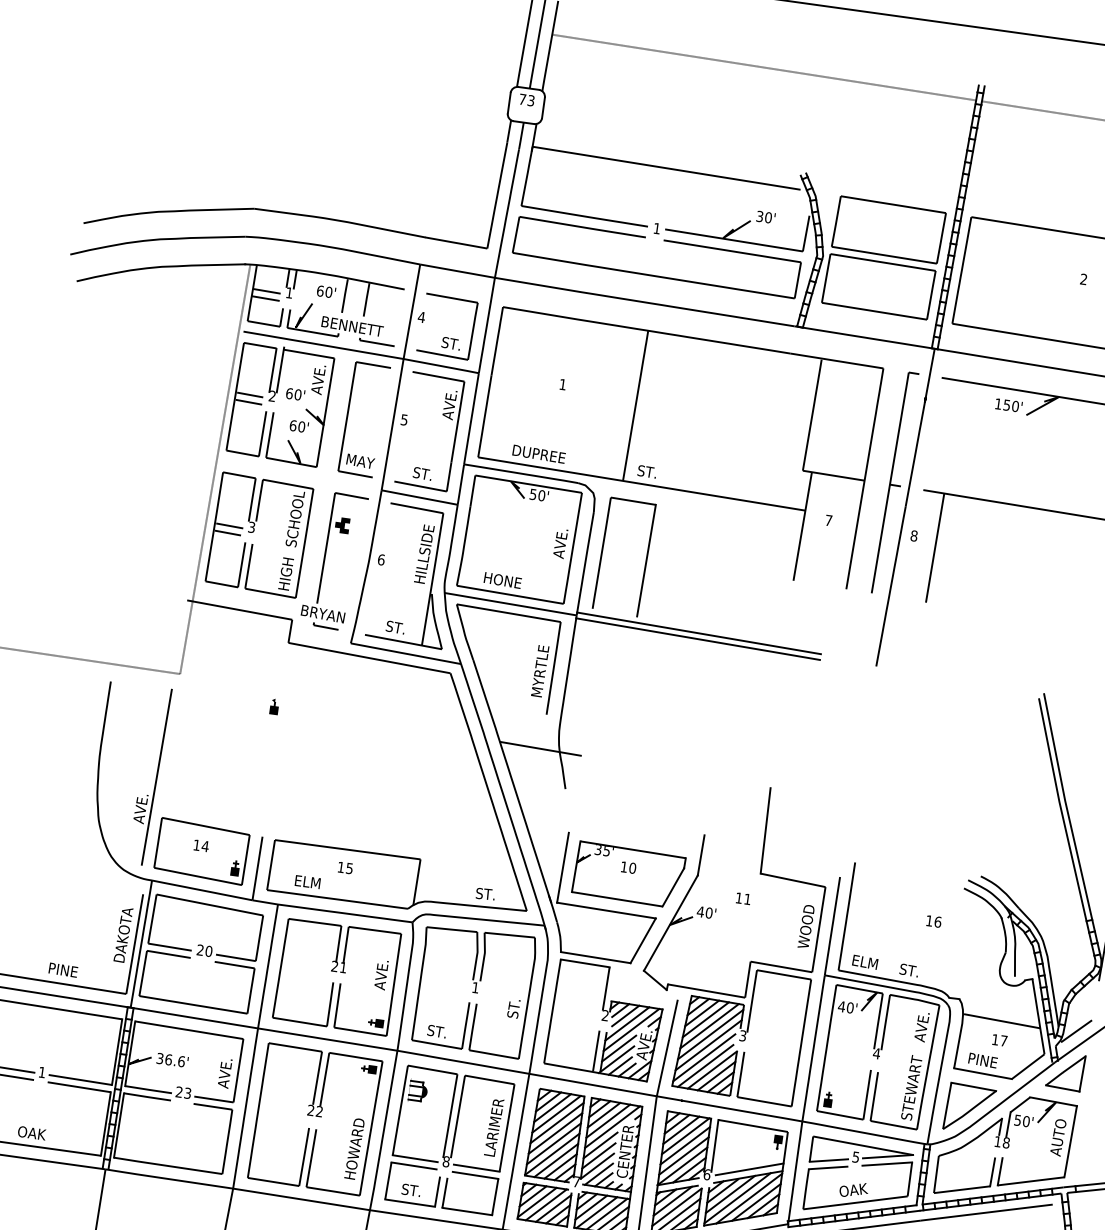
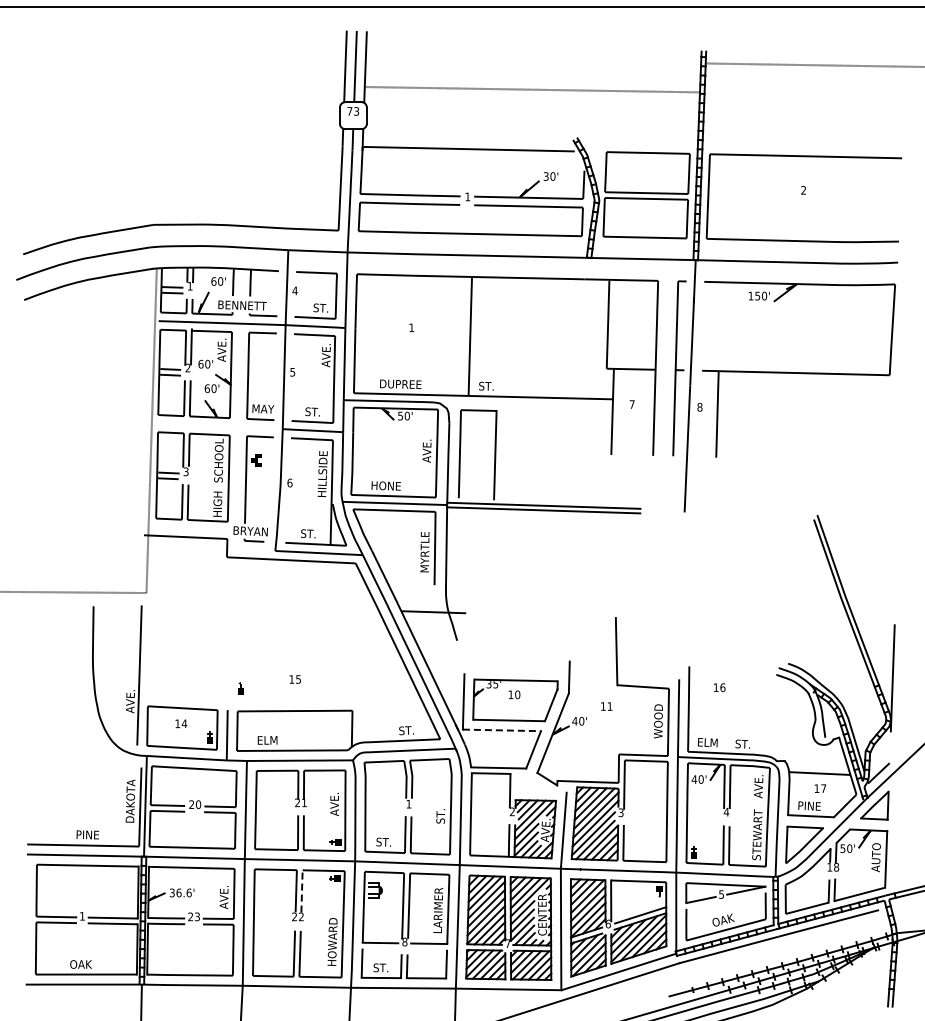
line: (764, 67) -> (533, 89), moved
part: (273, 706) -> (240, 688), moved
text: (344, 867) -> (294, 679), moved
line: (607, 910) -> (502, 730), solid -> dashed
text: (933, 921) -> (719, 687), moved
line: (325, 1078) -> (302, 890), solid -> dashed
line: (887, 1164) -> (746, 896), removed
line: (414, 1165) -> (380, 948), removed
line: (828, 1167) -> (701, 905), removed
line: (476, 1175) -> (429, 949), removed

